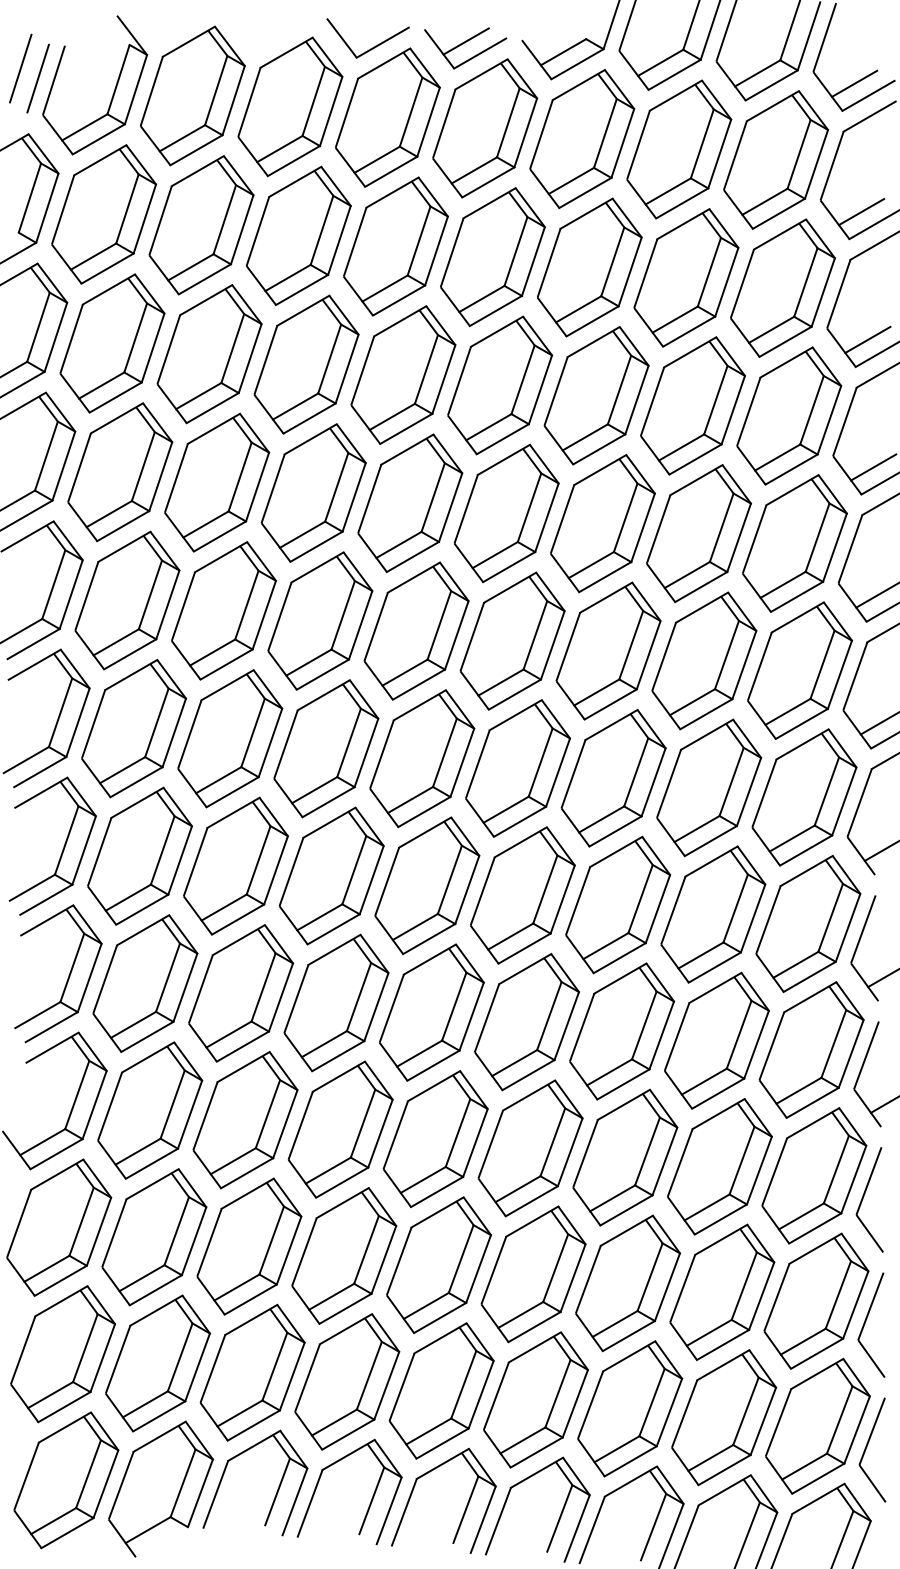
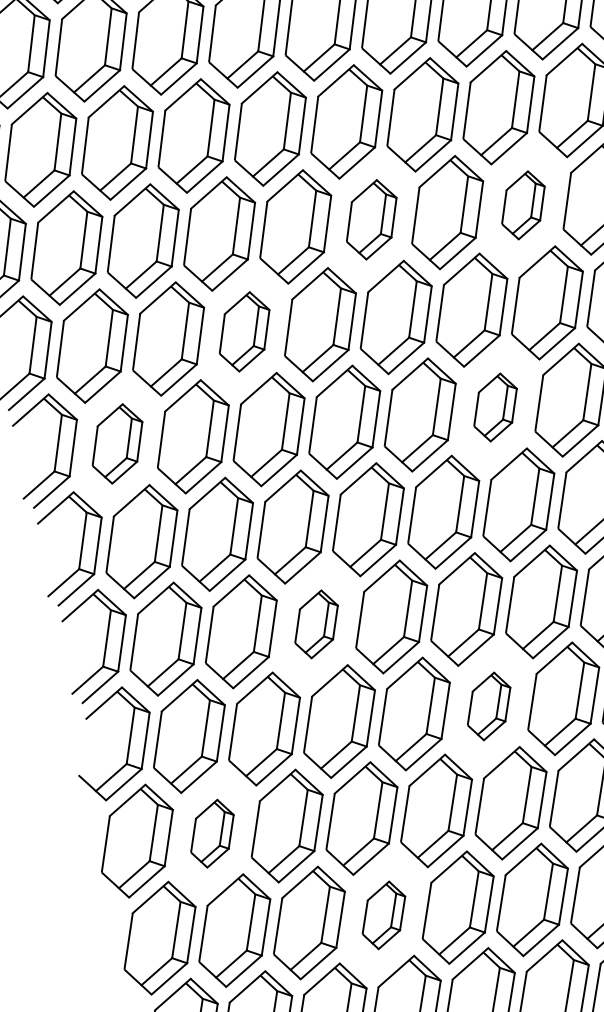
part: (506, 513) -> (371, 219), size x0.7
part: (698, 533) -> (523, 205), size x0.6
part: (320, 620) -> (244, 331), size x0.7
part: (134, 728) -> (117, 443), size x0.7
part: (613, 777) -> (495, 407), size x0.6
part: (336, 1002) -> (316, 623), size x0.6
part: (530, 1148) -> (489, 706), size x0.6
part: (154, 1237) -> (212, 833), size x0.6
part: (347, 1381) -> (384, 914), size x0.6

